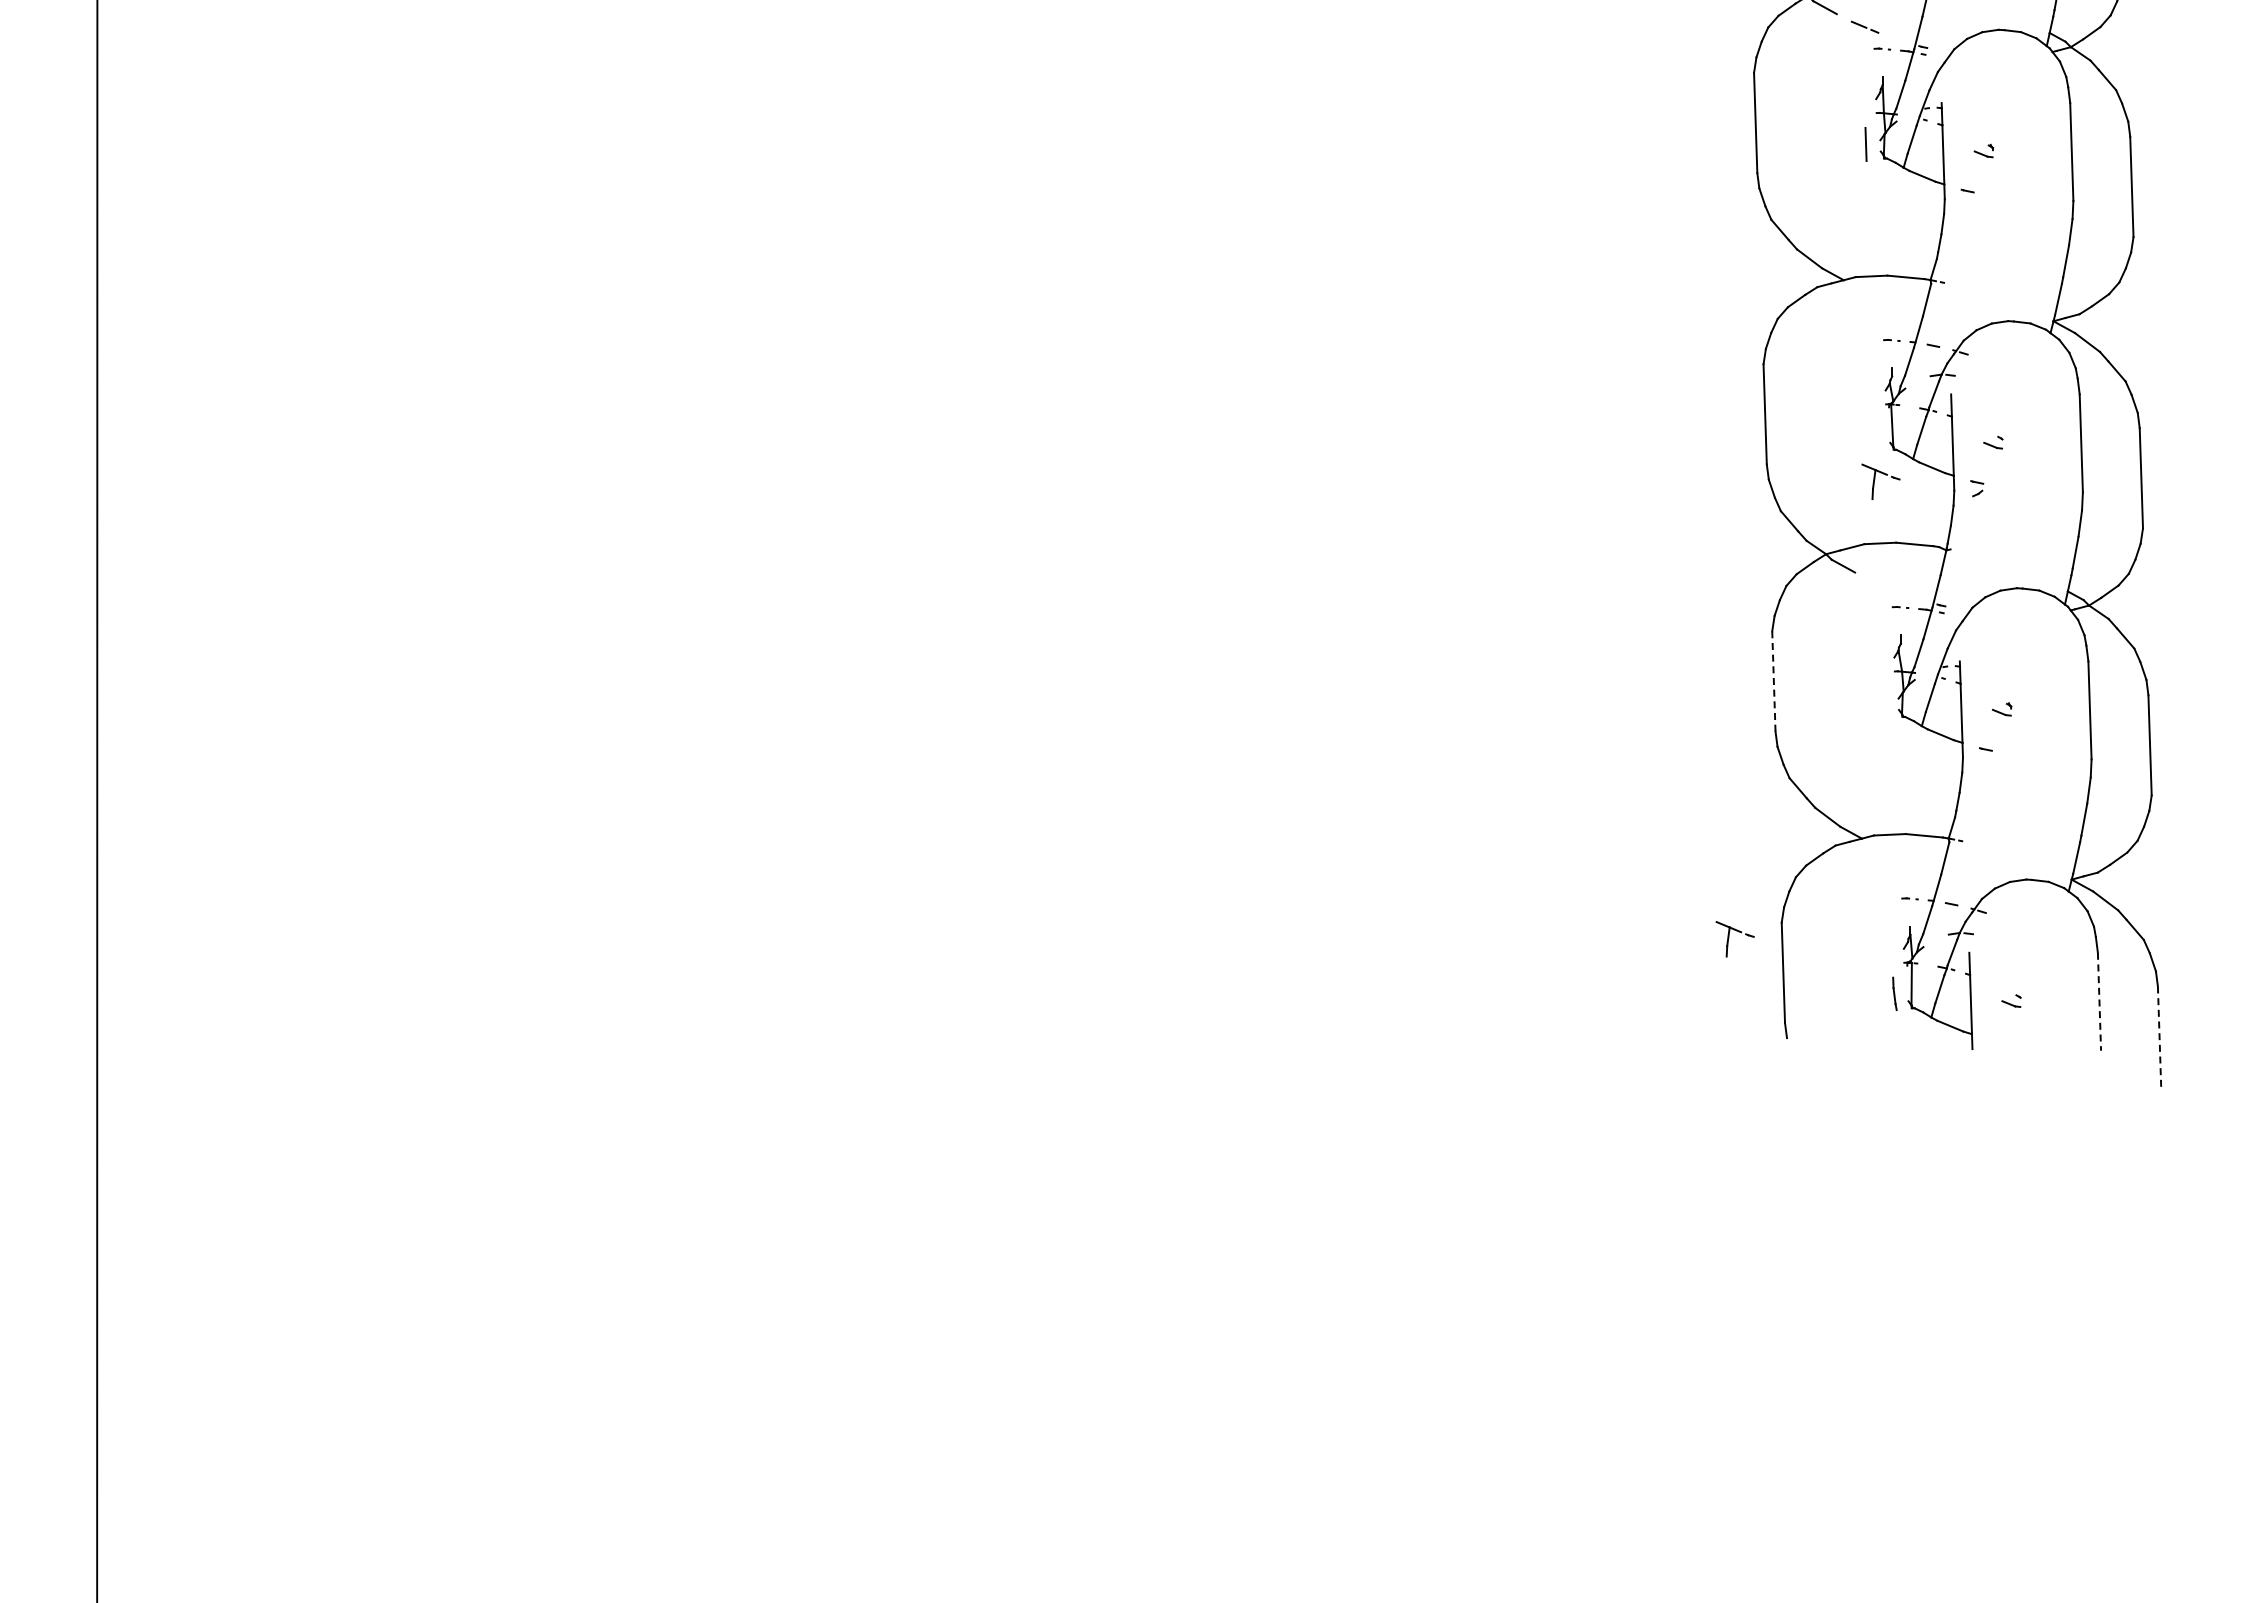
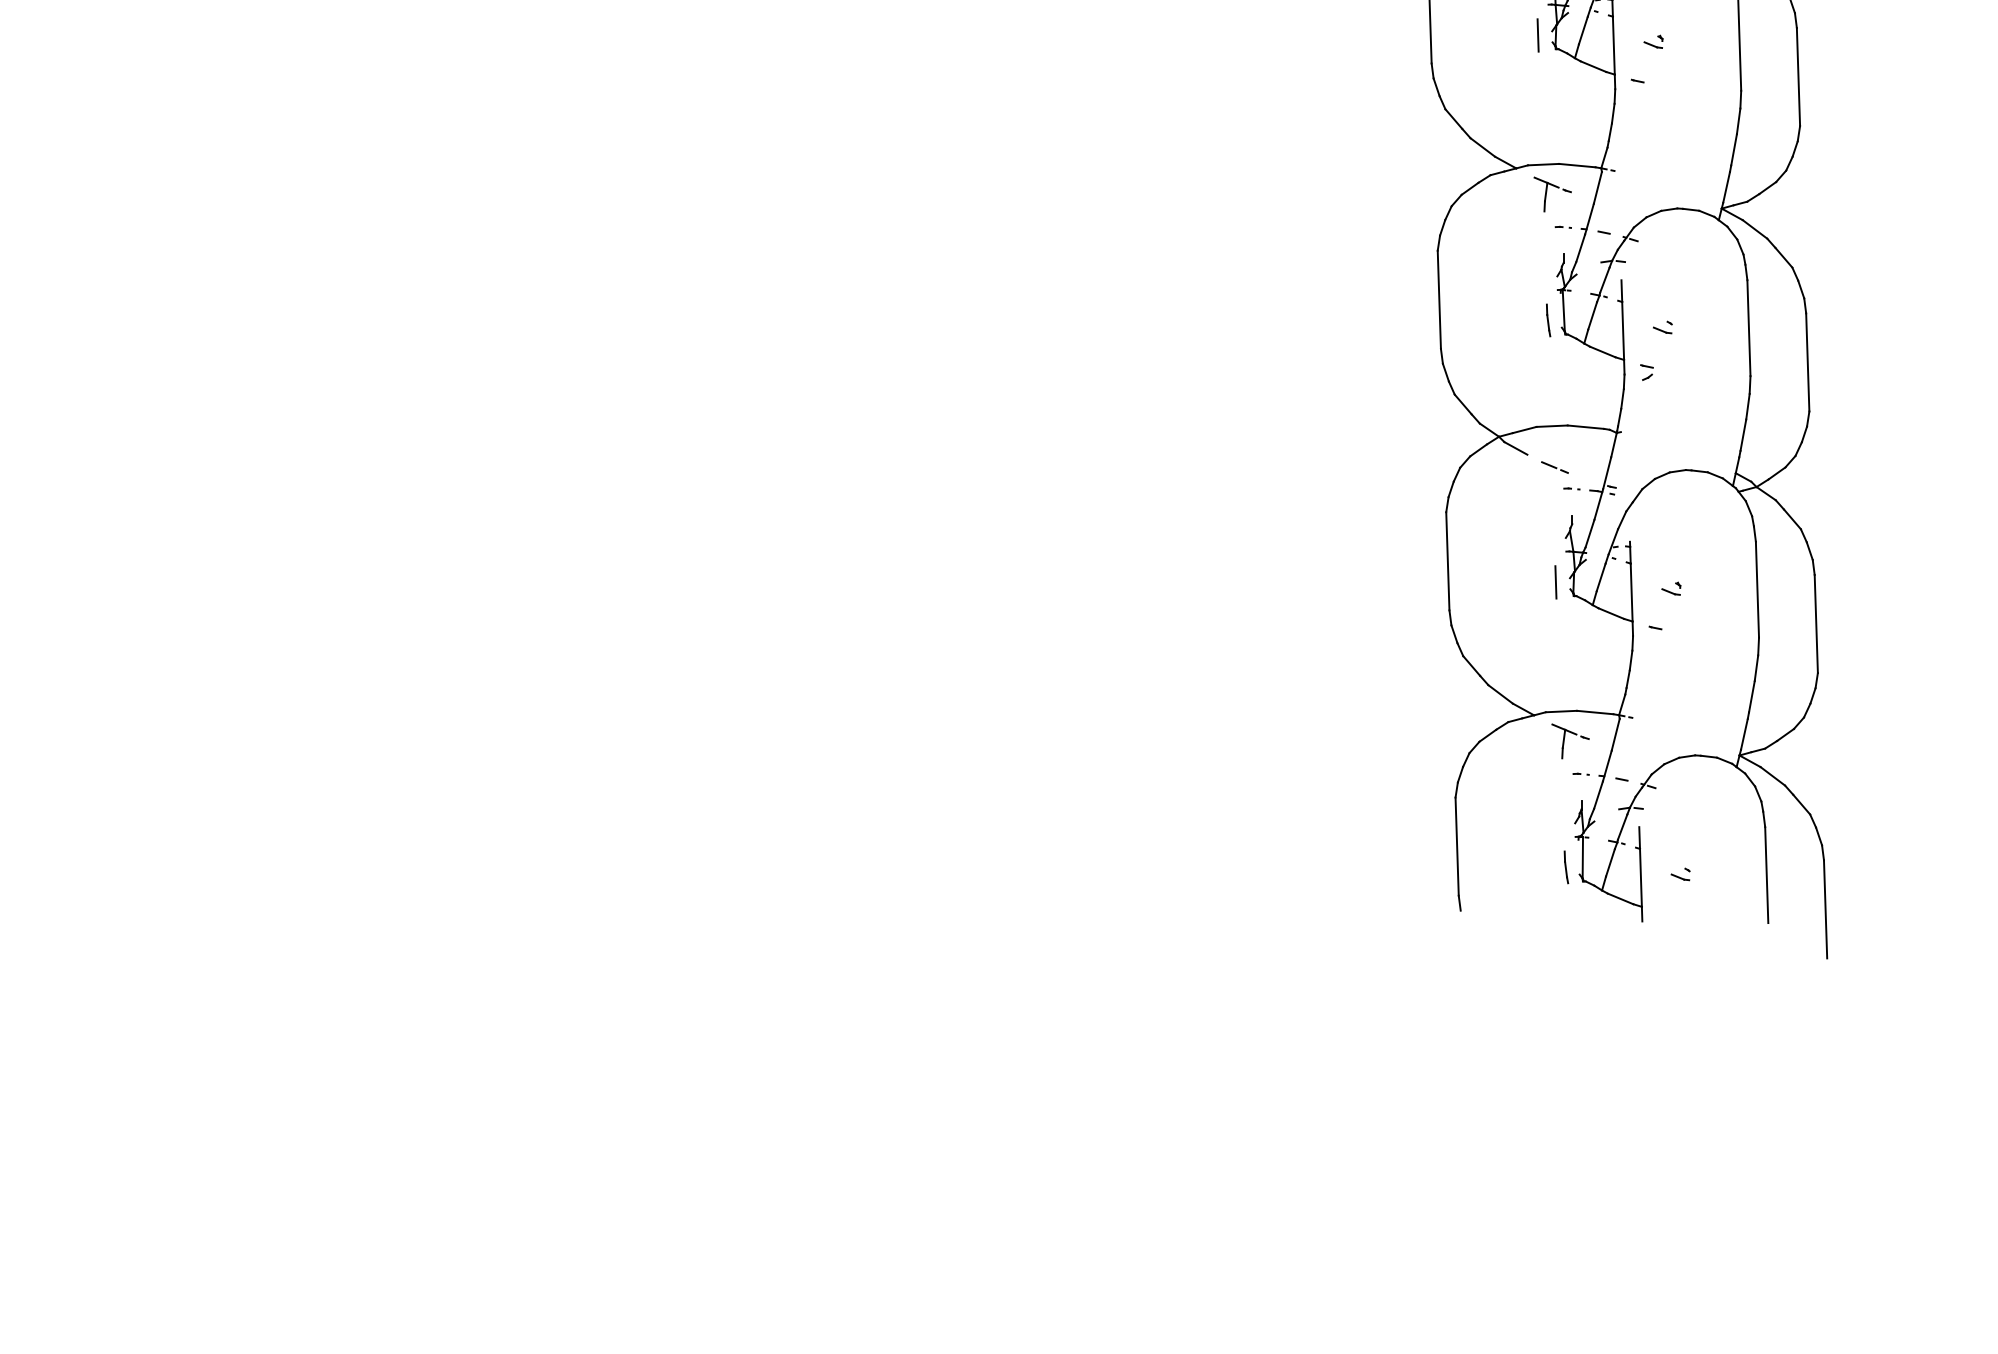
line: (1876, 435) -> (1548, 320), added
part: (1880, 481) -> (1552, 194), moved
line: (1883, 585) -> (1555, 467), added
line: (1773, 681) -> (1447, 561), dashed -> solid
line: (1883, 702) -> (1555, 581), added
part: (1734, 939) -> (1569, 741), moved
line: (2099, 1001) -> (1766, 874), dashed -> solid
line: (2159, 1036) -> (1825, 909), dashed -> solid

